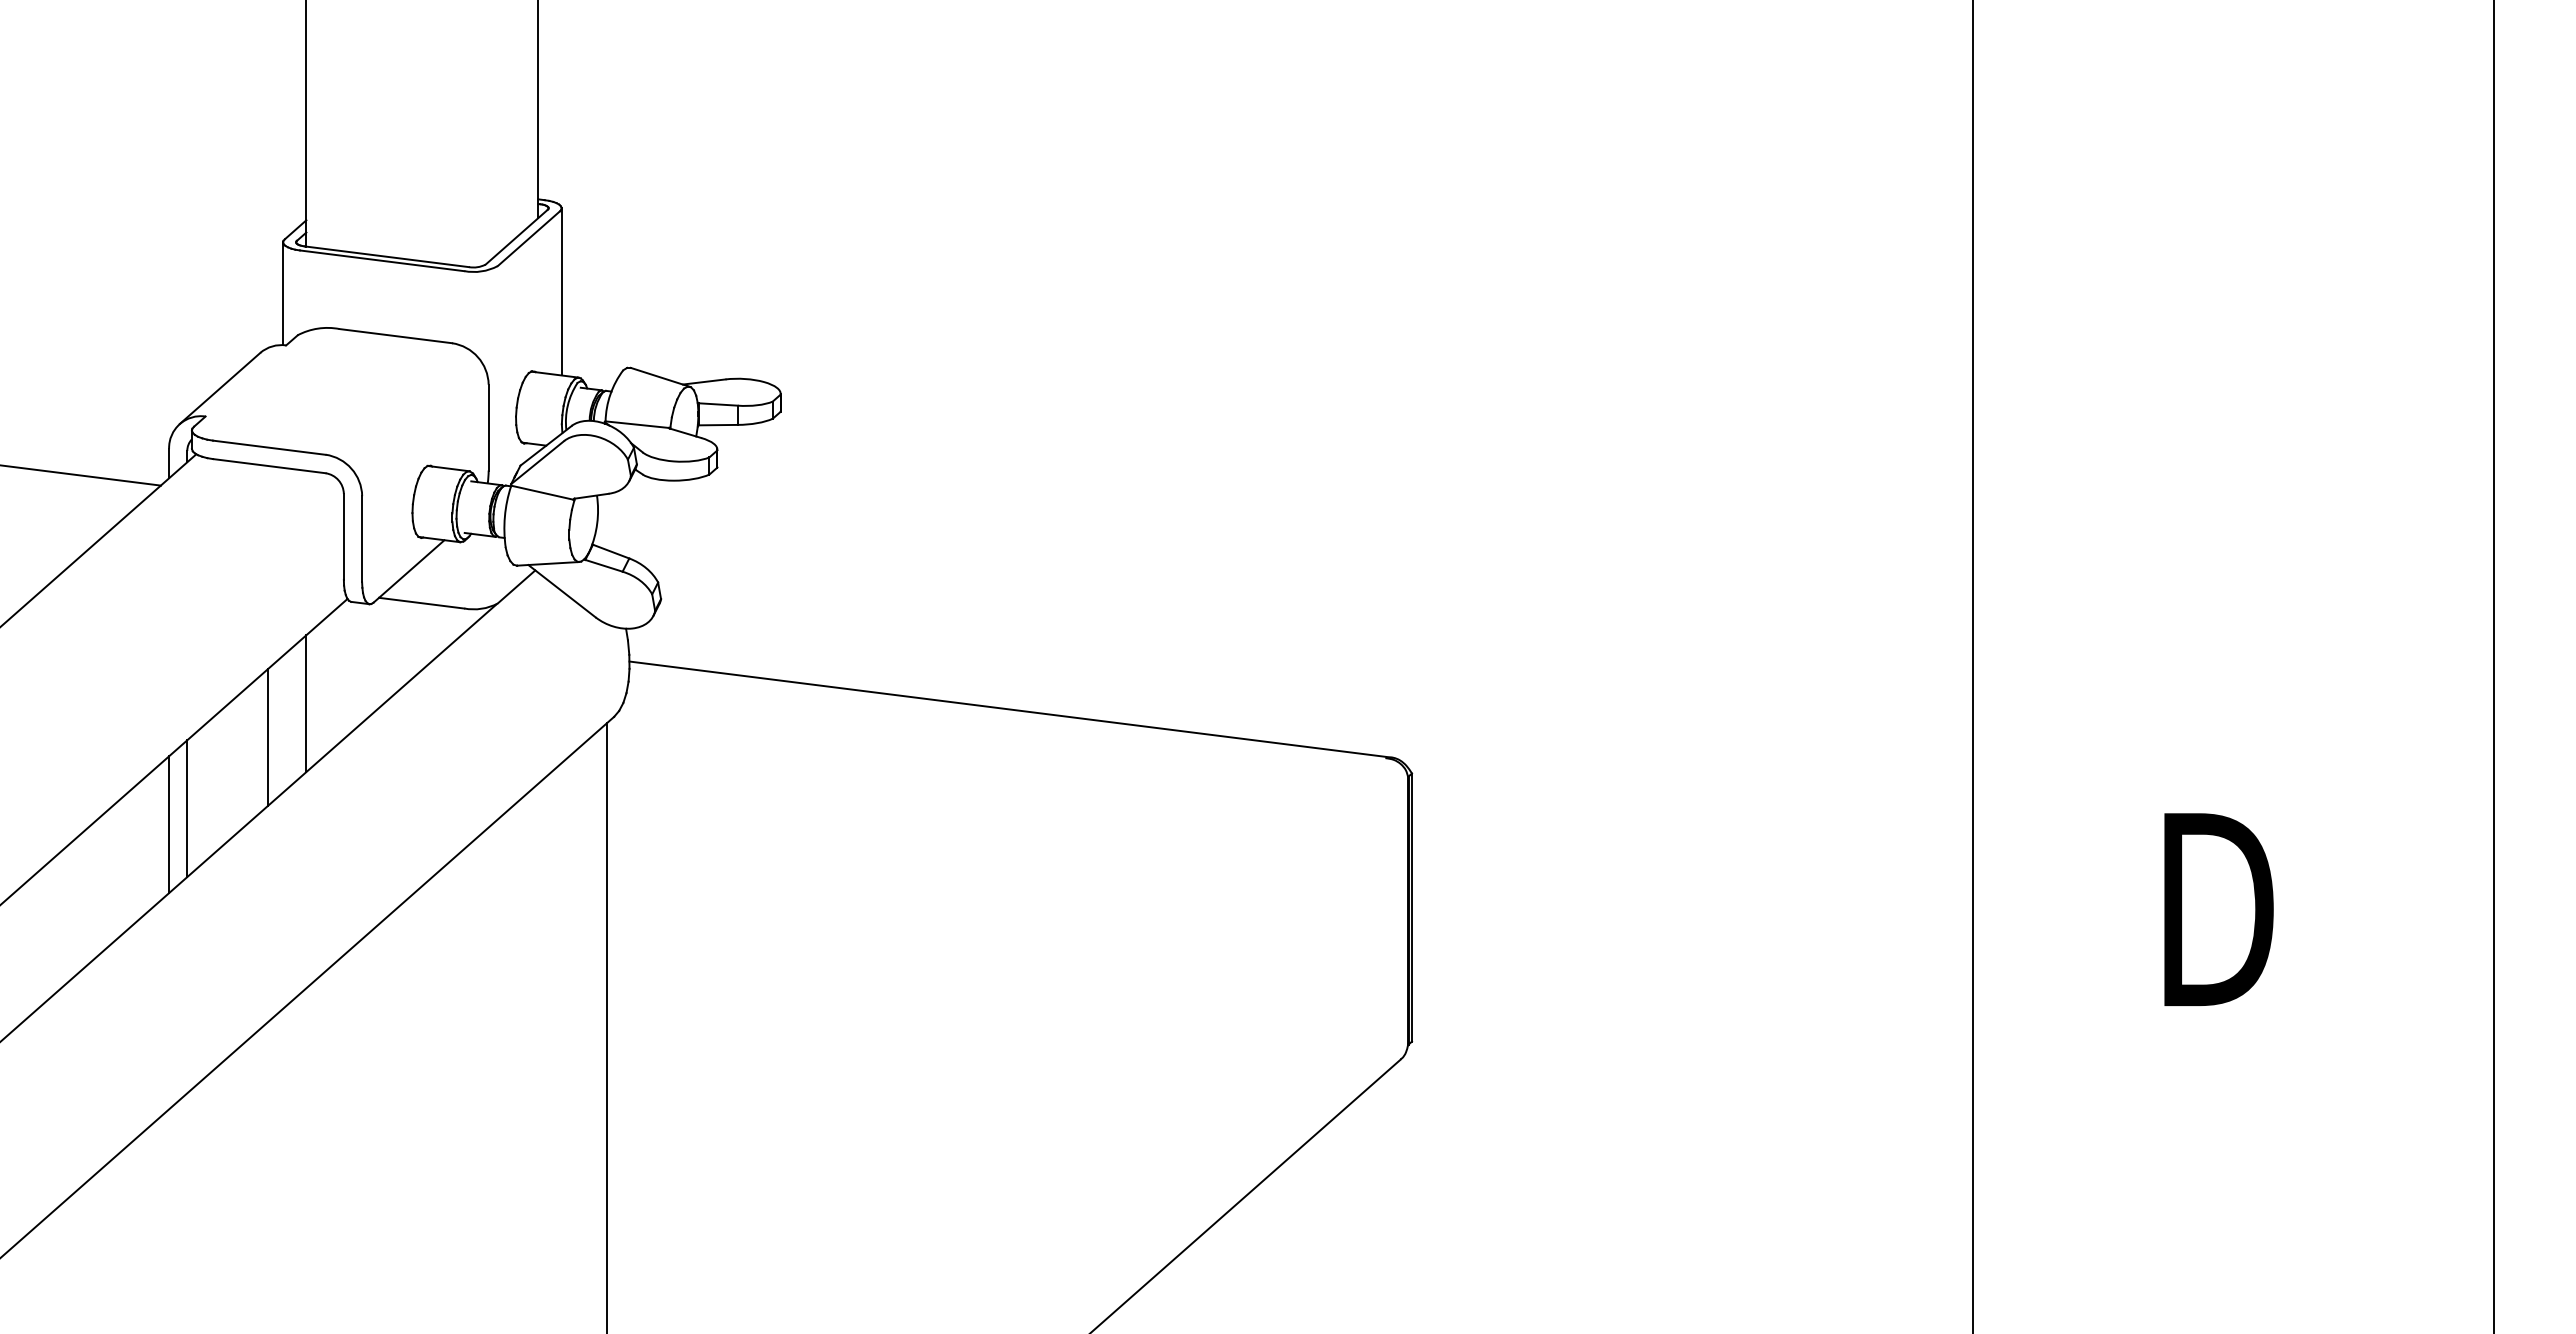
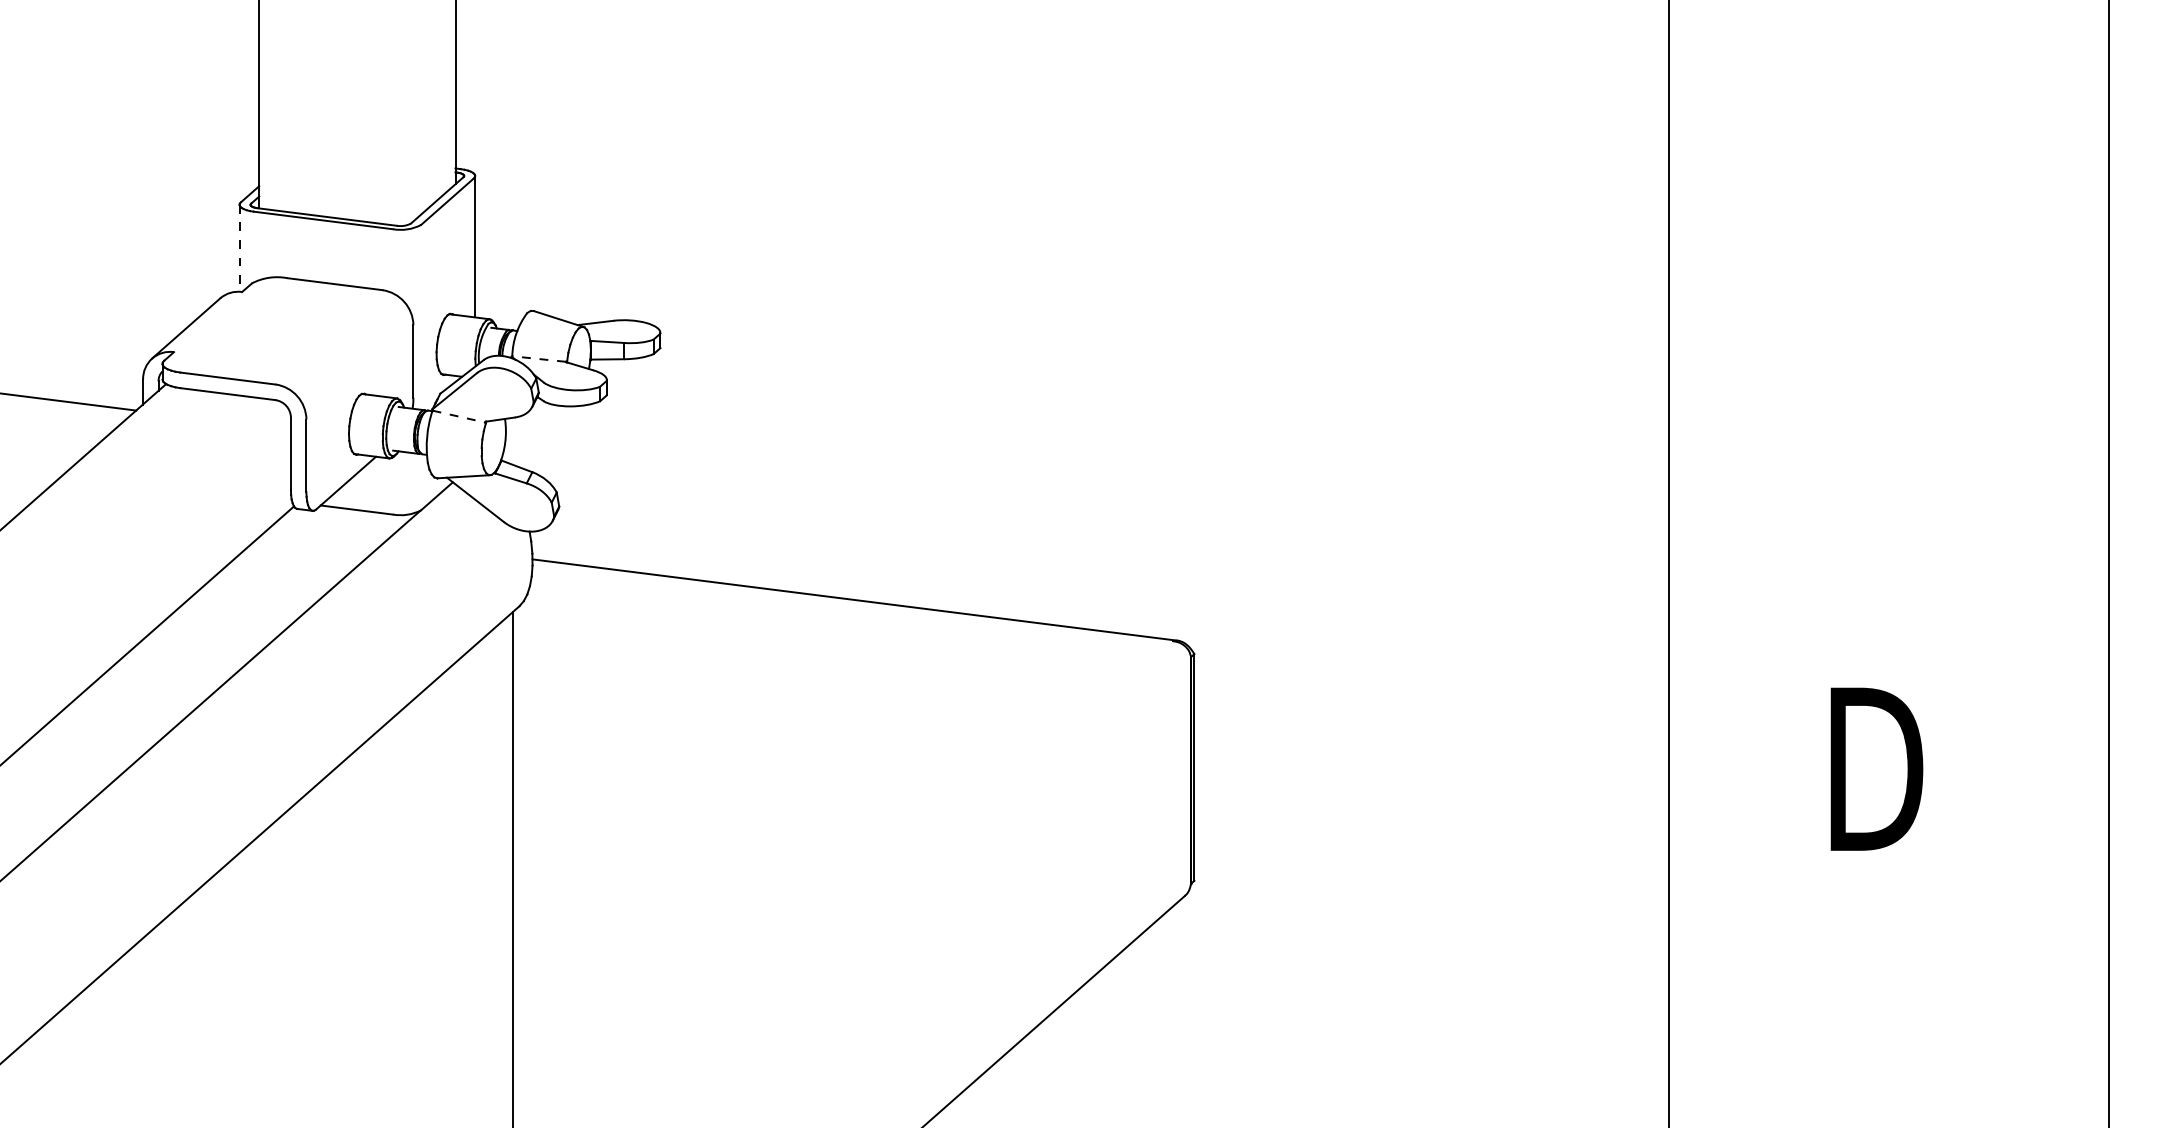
line: (283, 294) -> (239, 248), solid -> dashed
line: (637, 424) -> (539, 358), solid -> dashed
line: (542, 492) -> (458, 416), solid -> dashed
line: (306, 703) -> (259, 594), removed
line: (267, 737) -> (226, 623), removed
line: (187, 808) -> (158, 683), removed
line: (169, 824) -> (143, 697), removed

